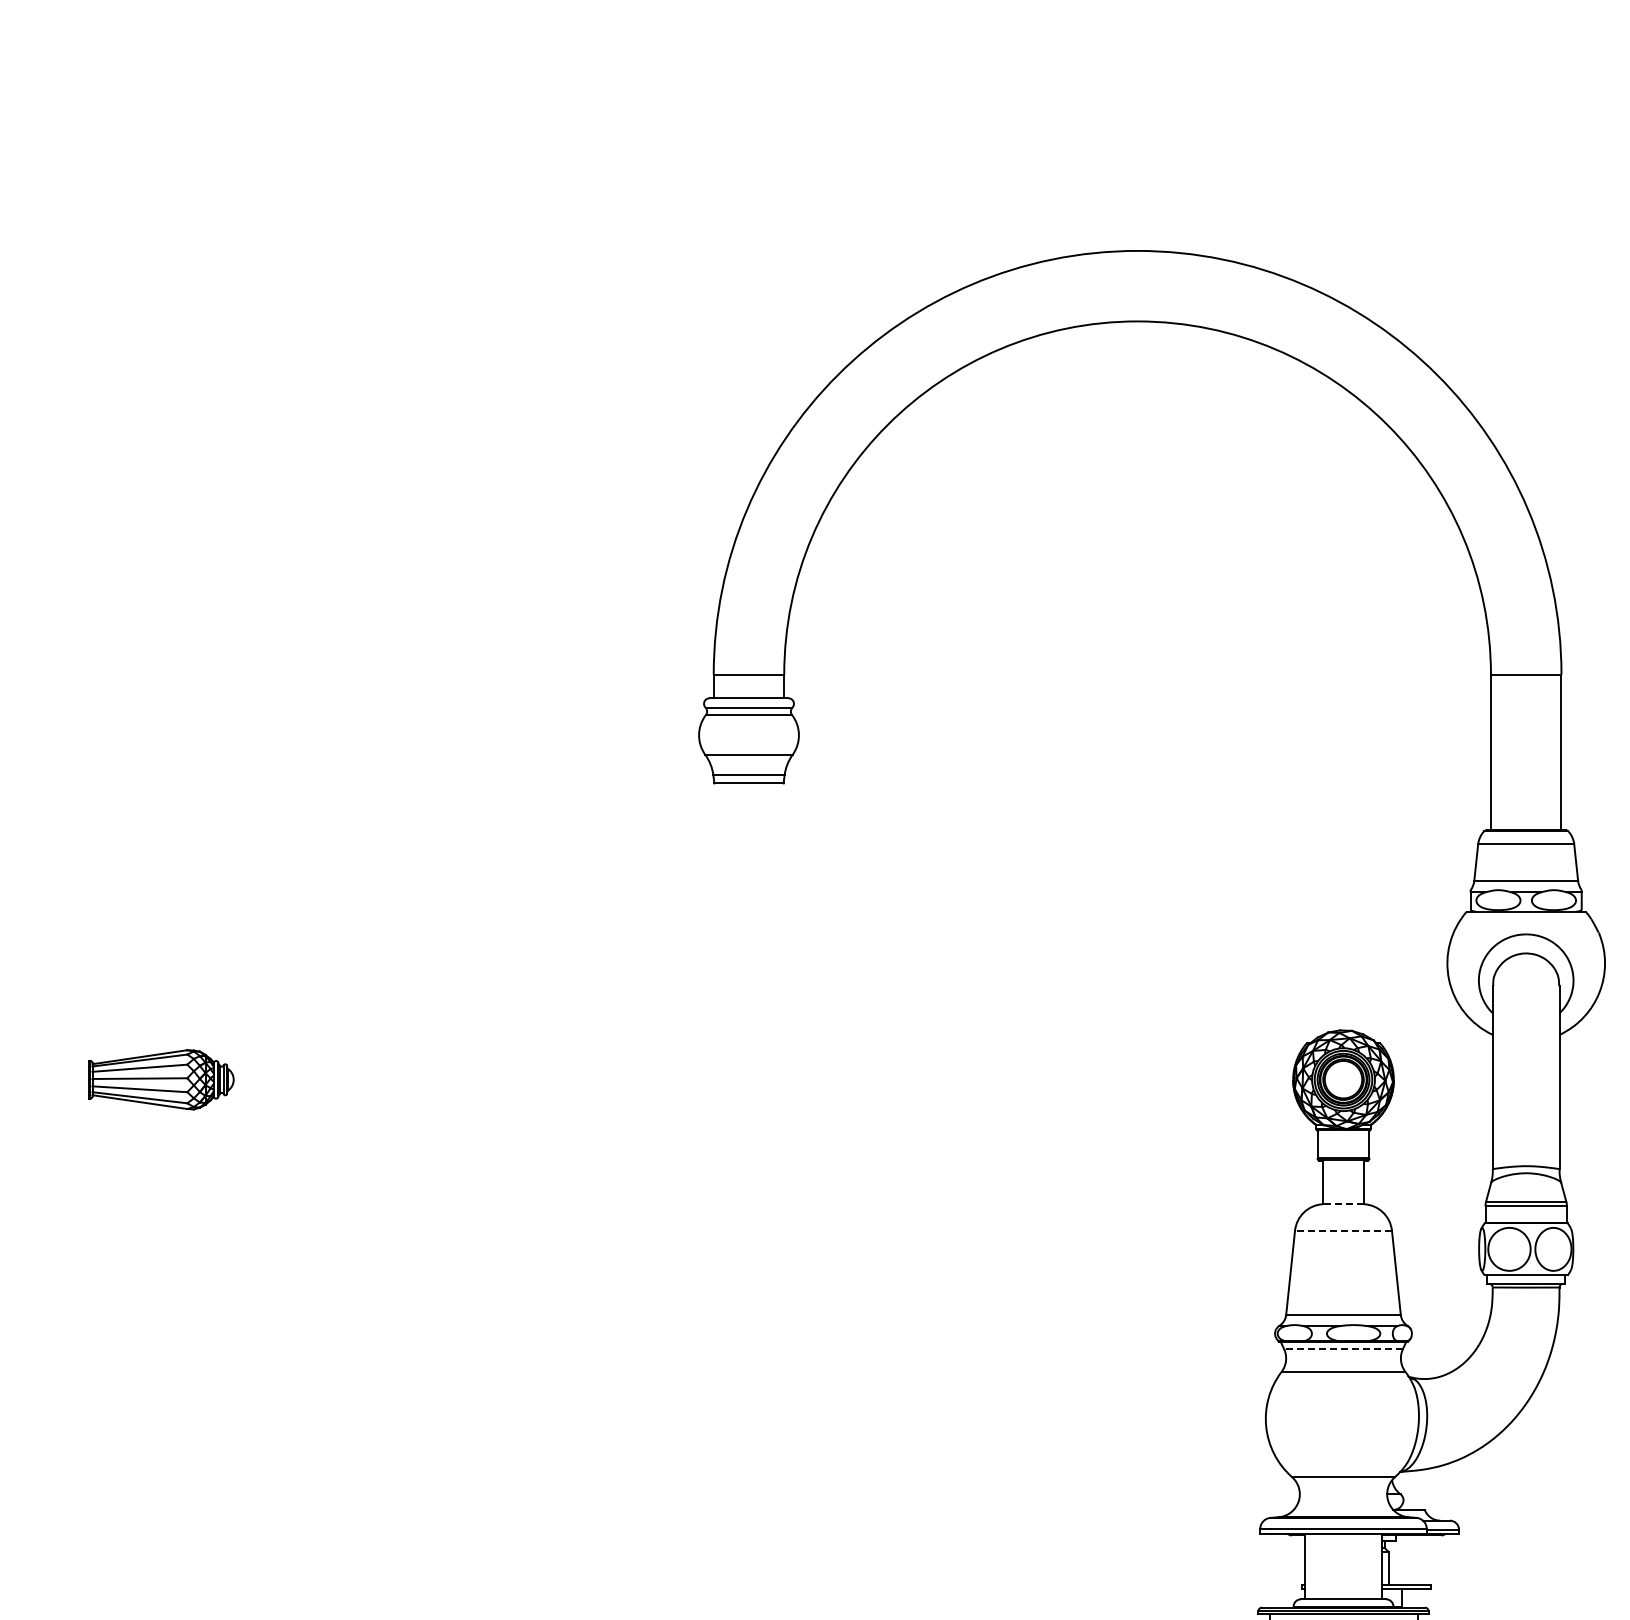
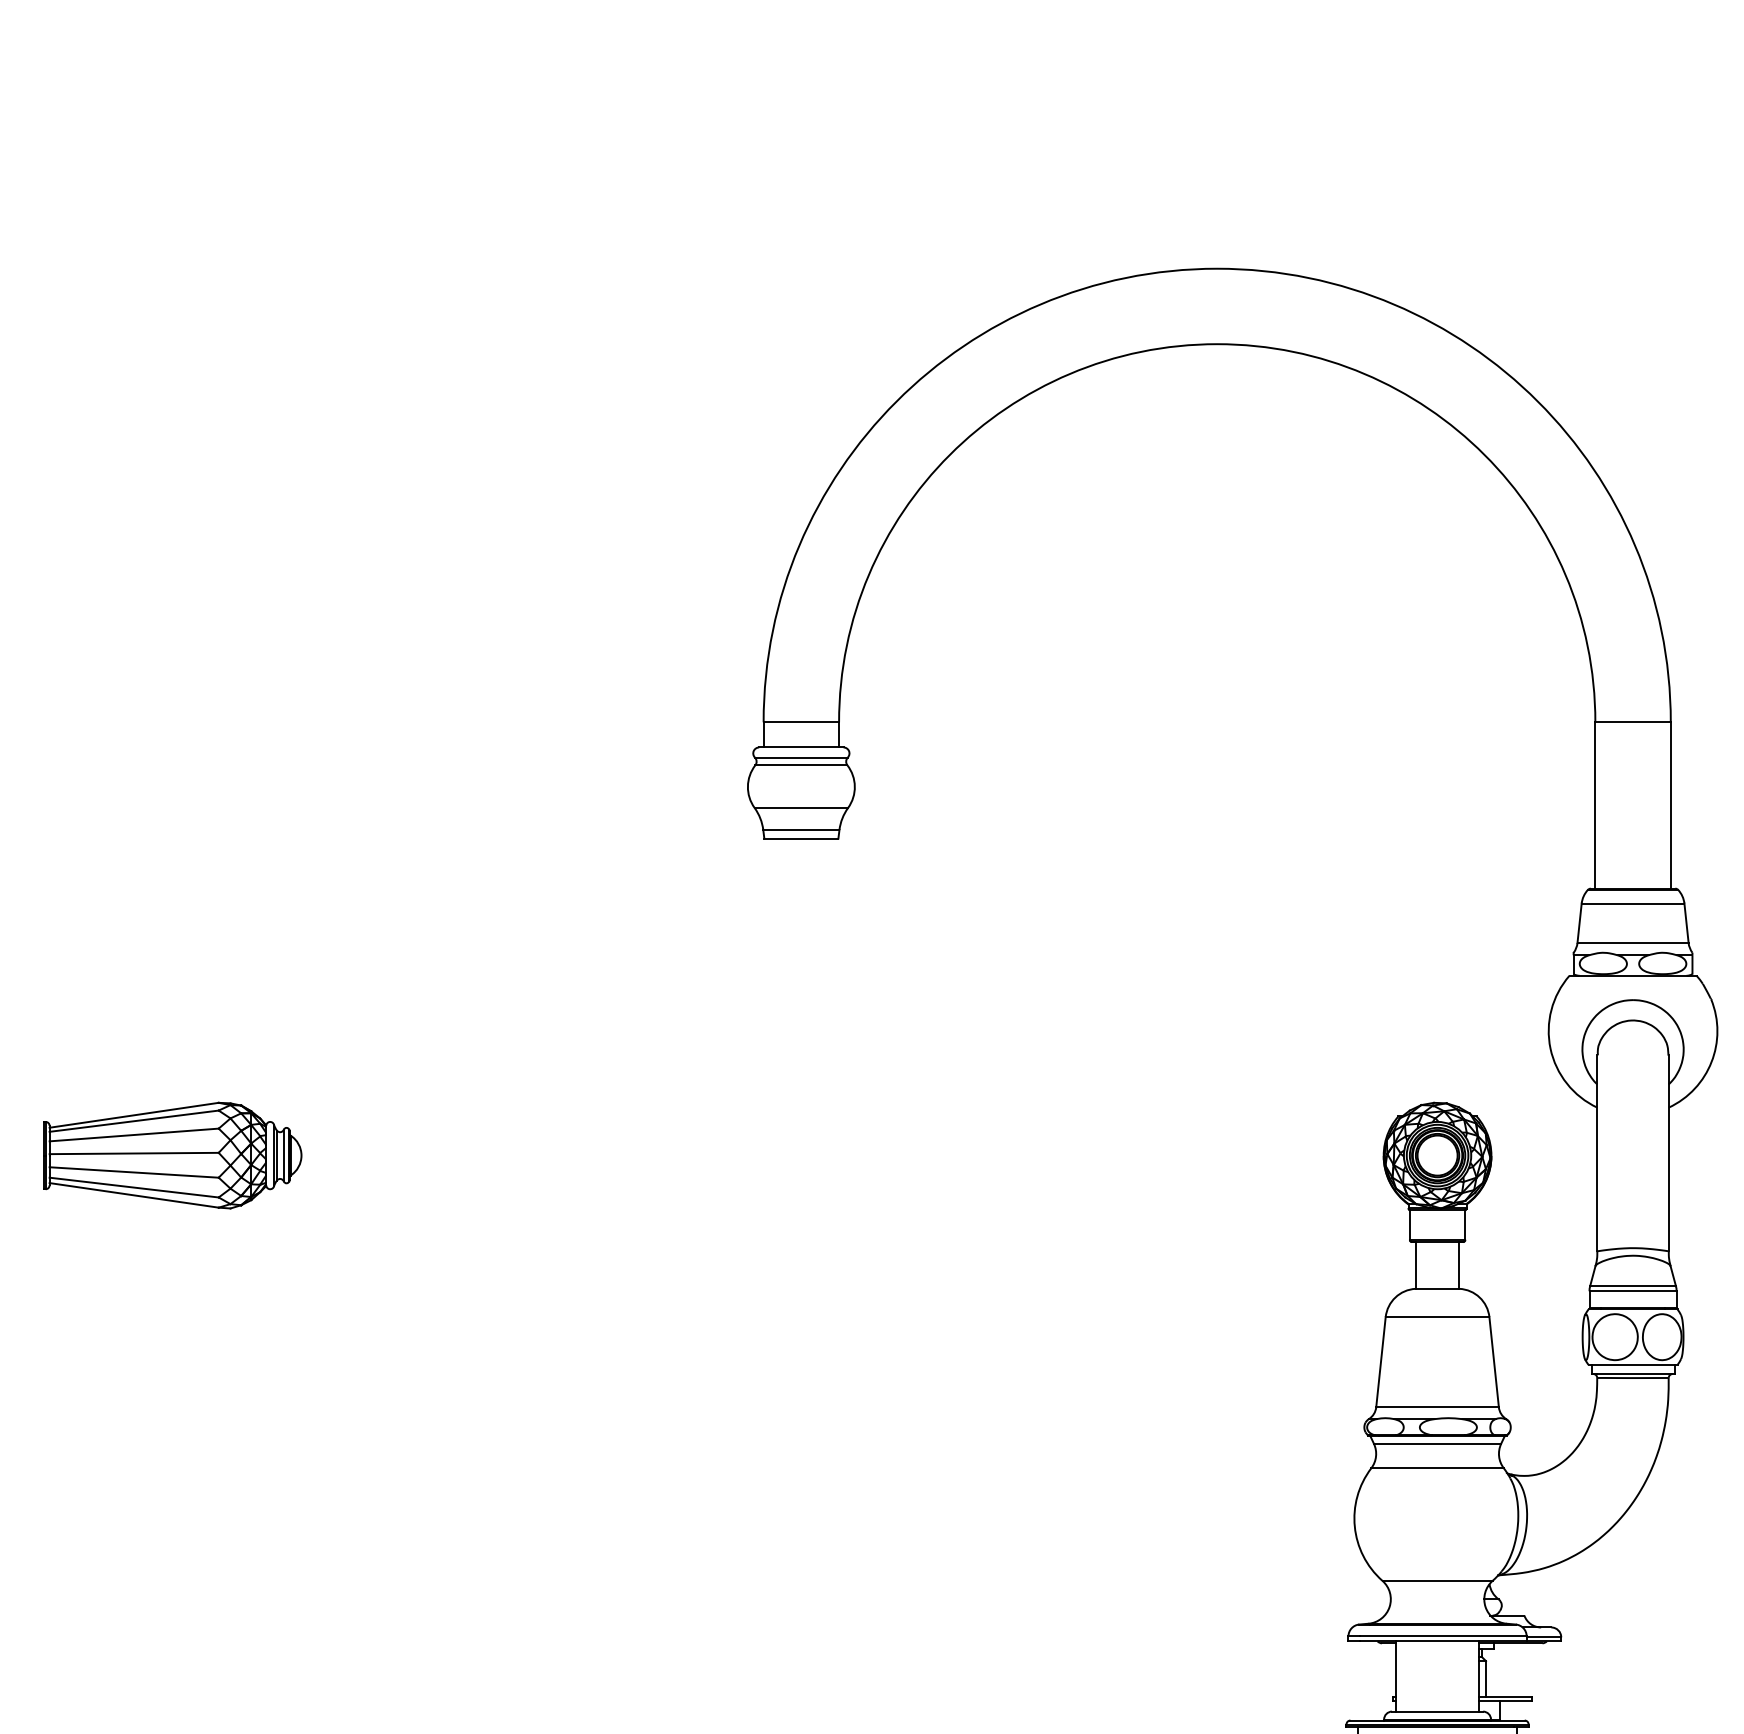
part: (161, 1079) -> (172, 1155), size x1.67
line: (1343, 1204) -> (1437, 1289), dashed -> solid
line: (1343, 1230) -> (1437, 1316), dashed -> solid
line: (1343, 1349) -> (1437, 1444), dashed -> solid

